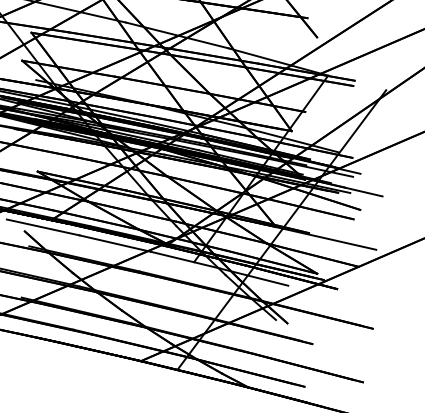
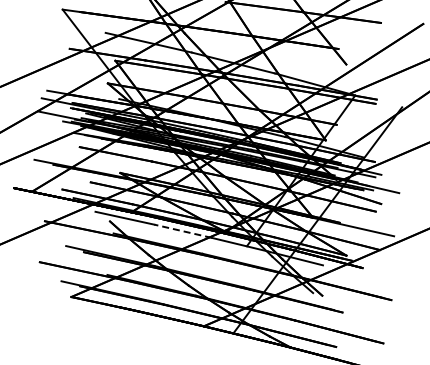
line: (114, 243) -> (182, 231), solid -> dashed

